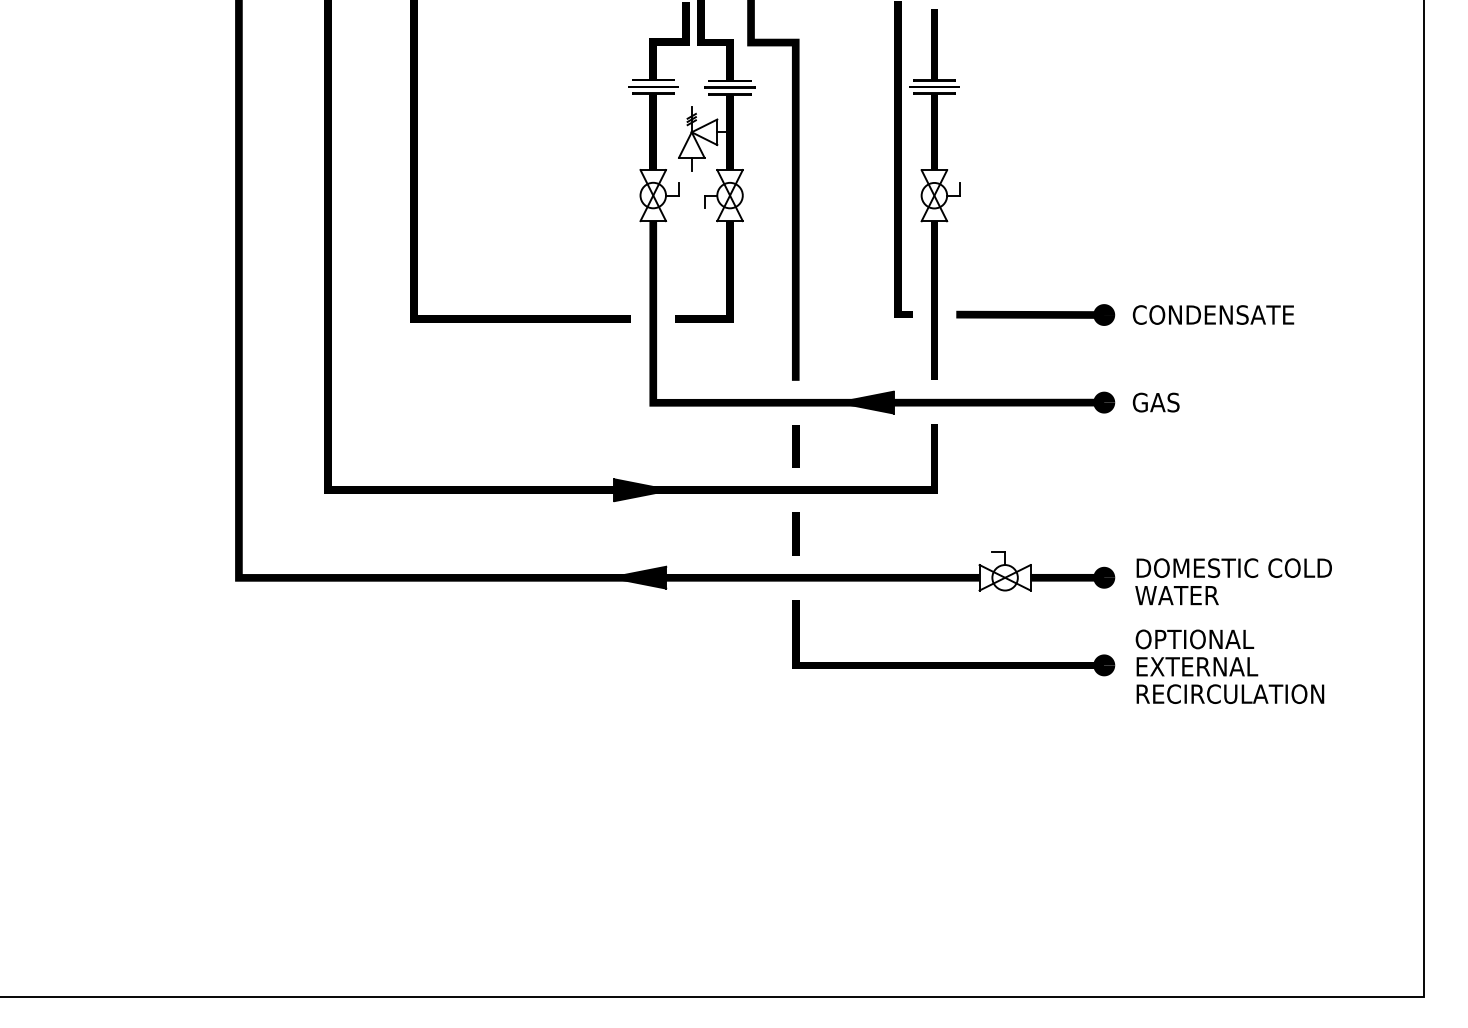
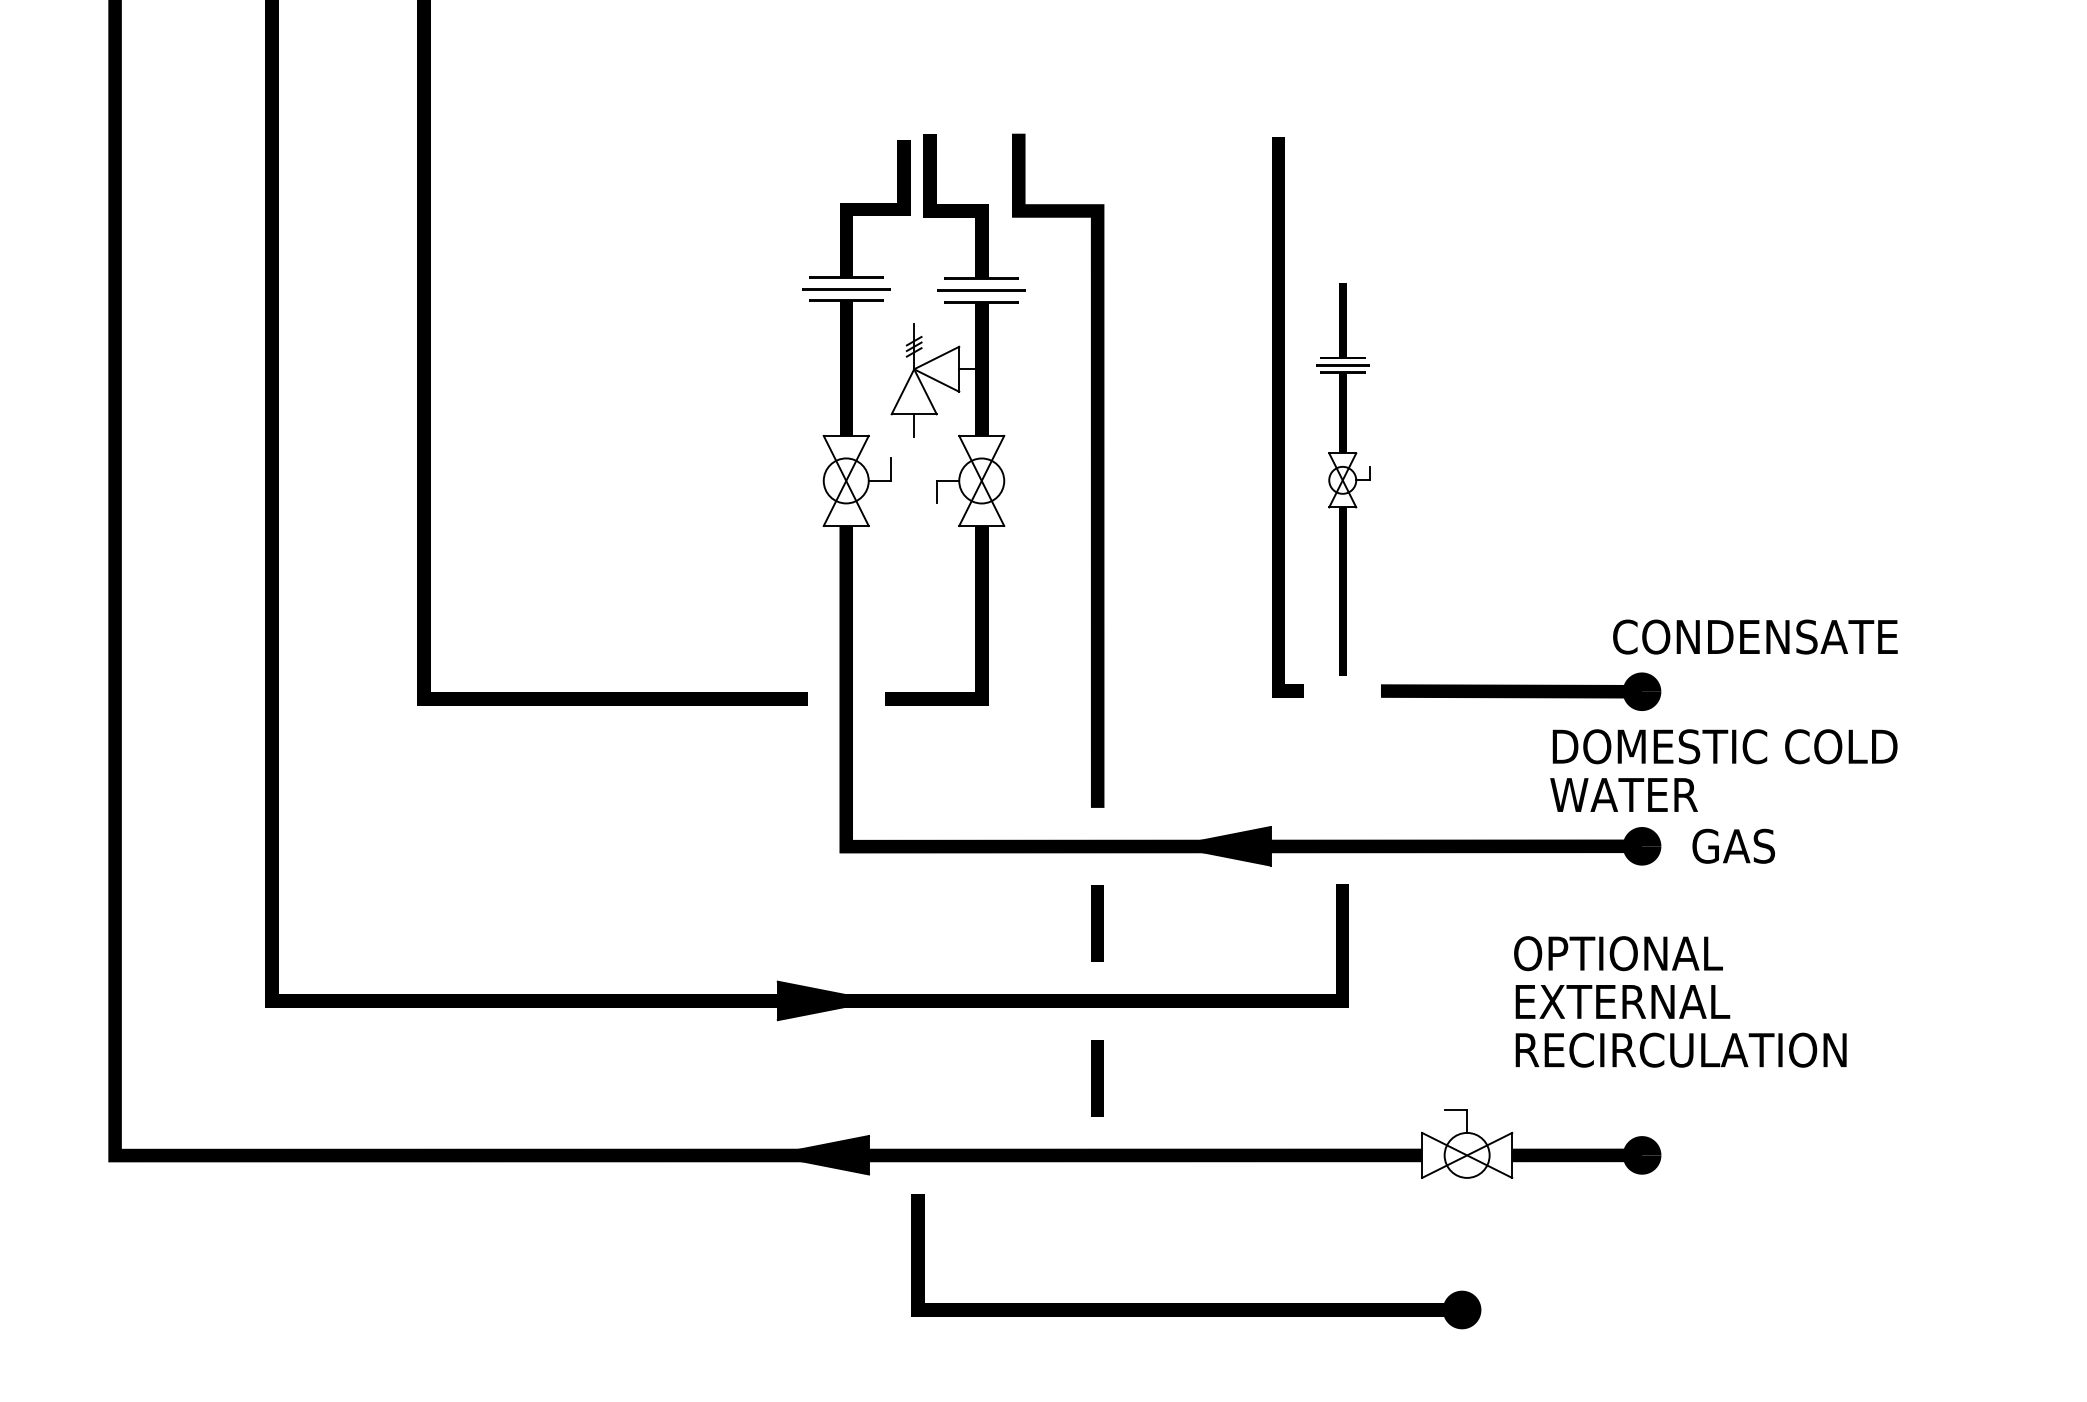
part: (934, 194) -> (1342, 479), size x0.6
text: (1213, 314) -> (1755, 636), moved
text: (1233, 581) -> (1723, 770), moved
part: (953, 662) -> (1196, 1304), moved
text: (1229, 666) -> (1679, 1001), moved

